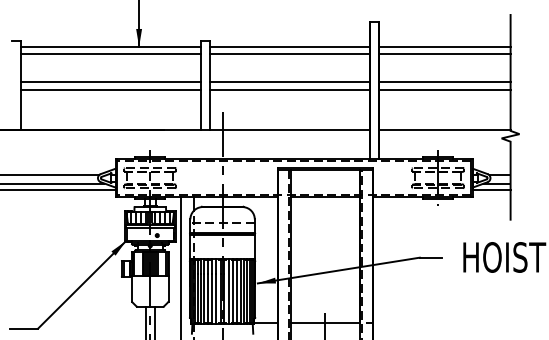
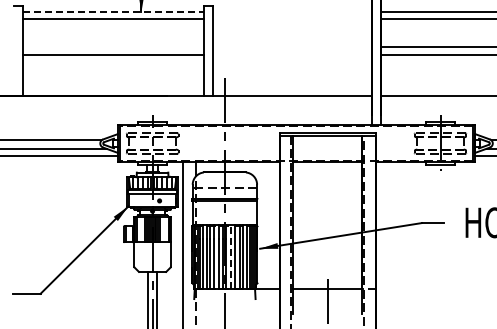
line: (111, 46) -> (113, 11), solid -> dashed
line: (290, 46) -> (292, 11), removed
line: (290, 54) -> (292, 19), removed
line: (110, 82) -> (112, 47), removed
line: (290, 82) -> (292, 47), removed
line: (290, 89) -> (292, 54), removed
line: (228, 291) -> (230, 256), solid -> dashed

